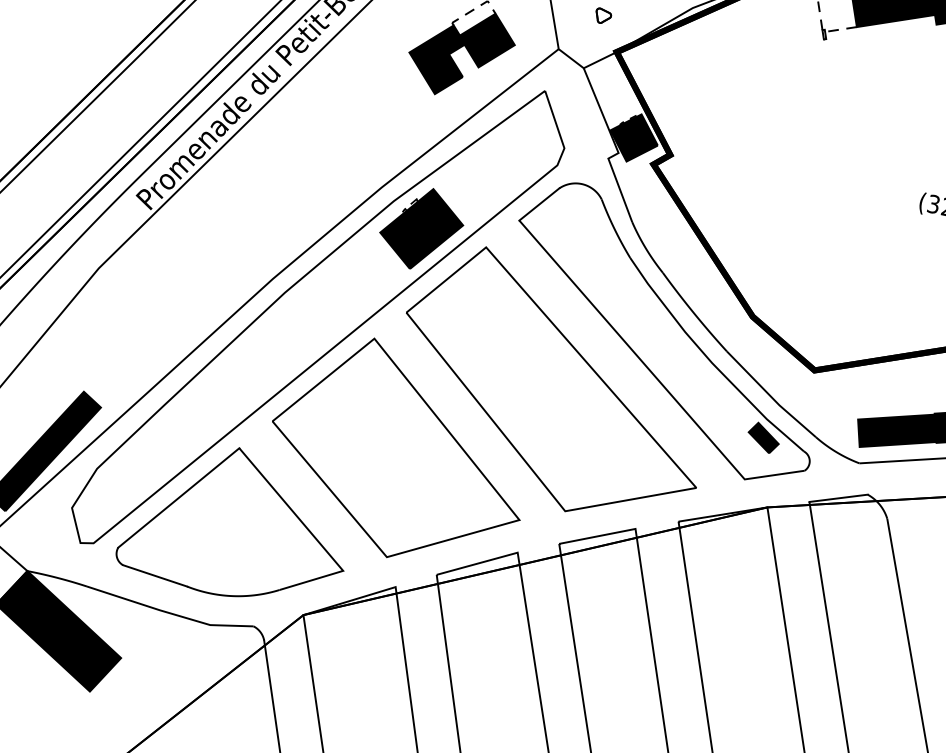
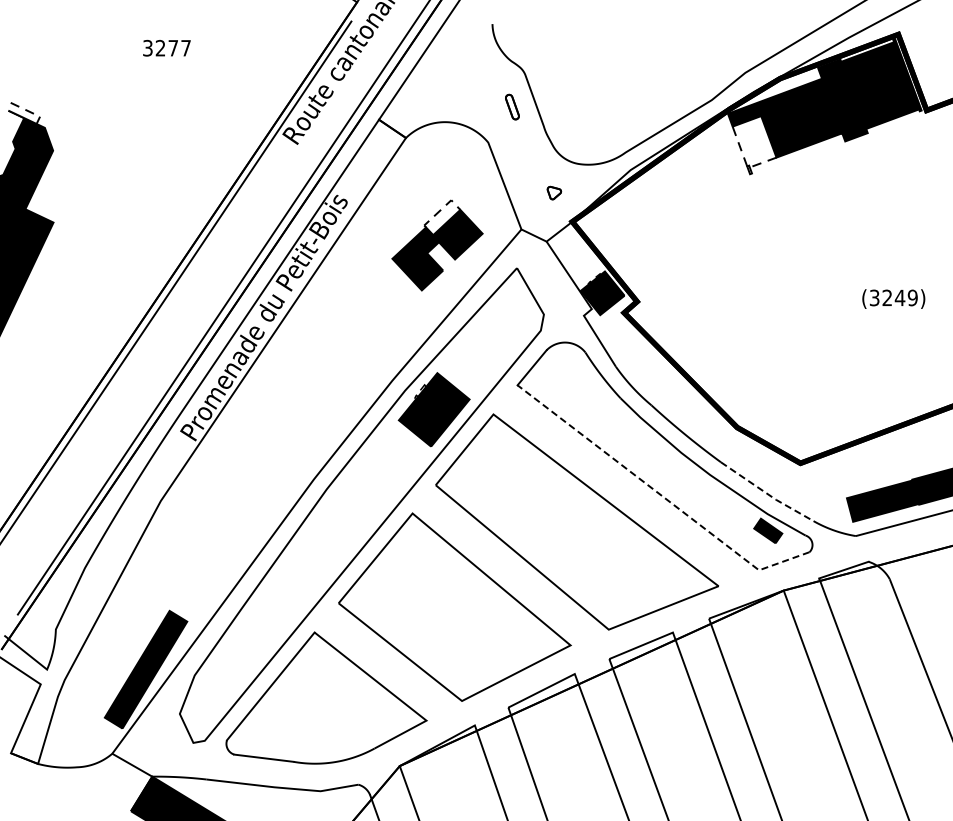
line: (652, 373) -> (660, 494), solid -> dashed
line: (771, 396) -> (767, 493), solid -> dashed

